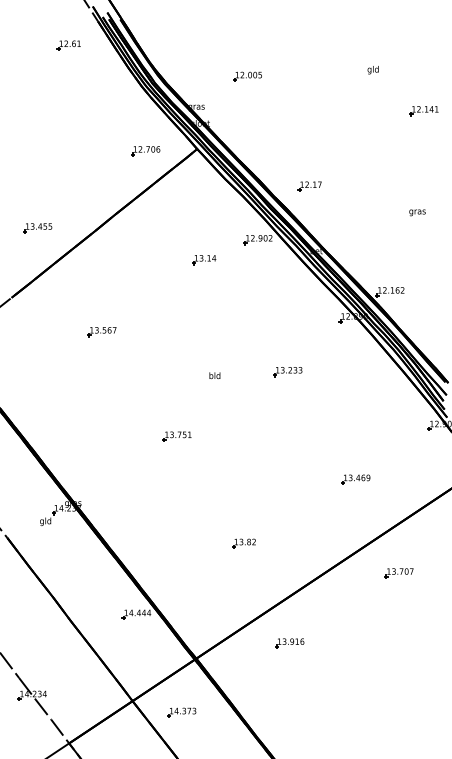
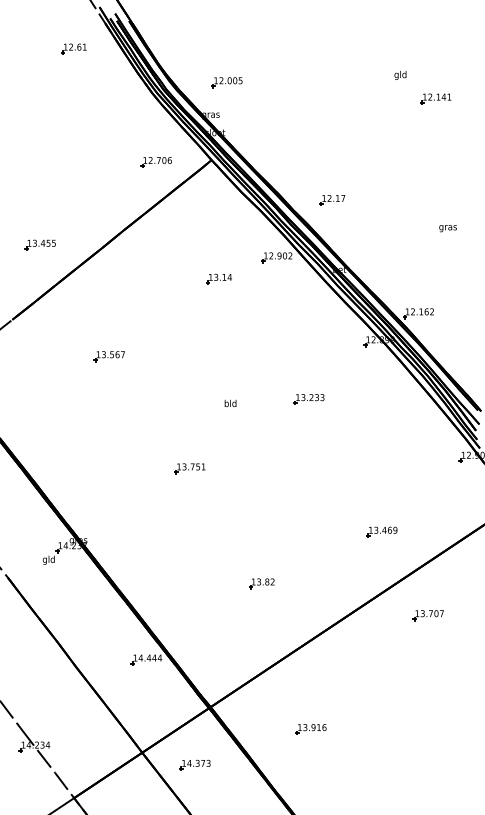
part: (247, 76) -> (226, 82), moved
part: (423, 111) -> (435, 99), moved
part: (355, 479) -> (381, 532), moved
part: (289, 643) -> (310, 729), moved

